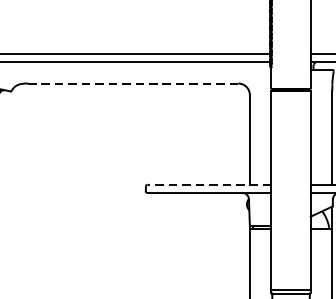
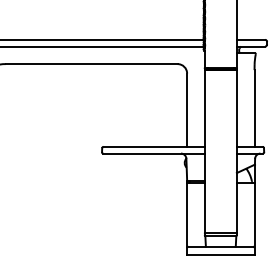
line: (132, 84) -> (91, 64), dashed -> solid
line: (209, 184) -> (154, 146), dashed -> solid

